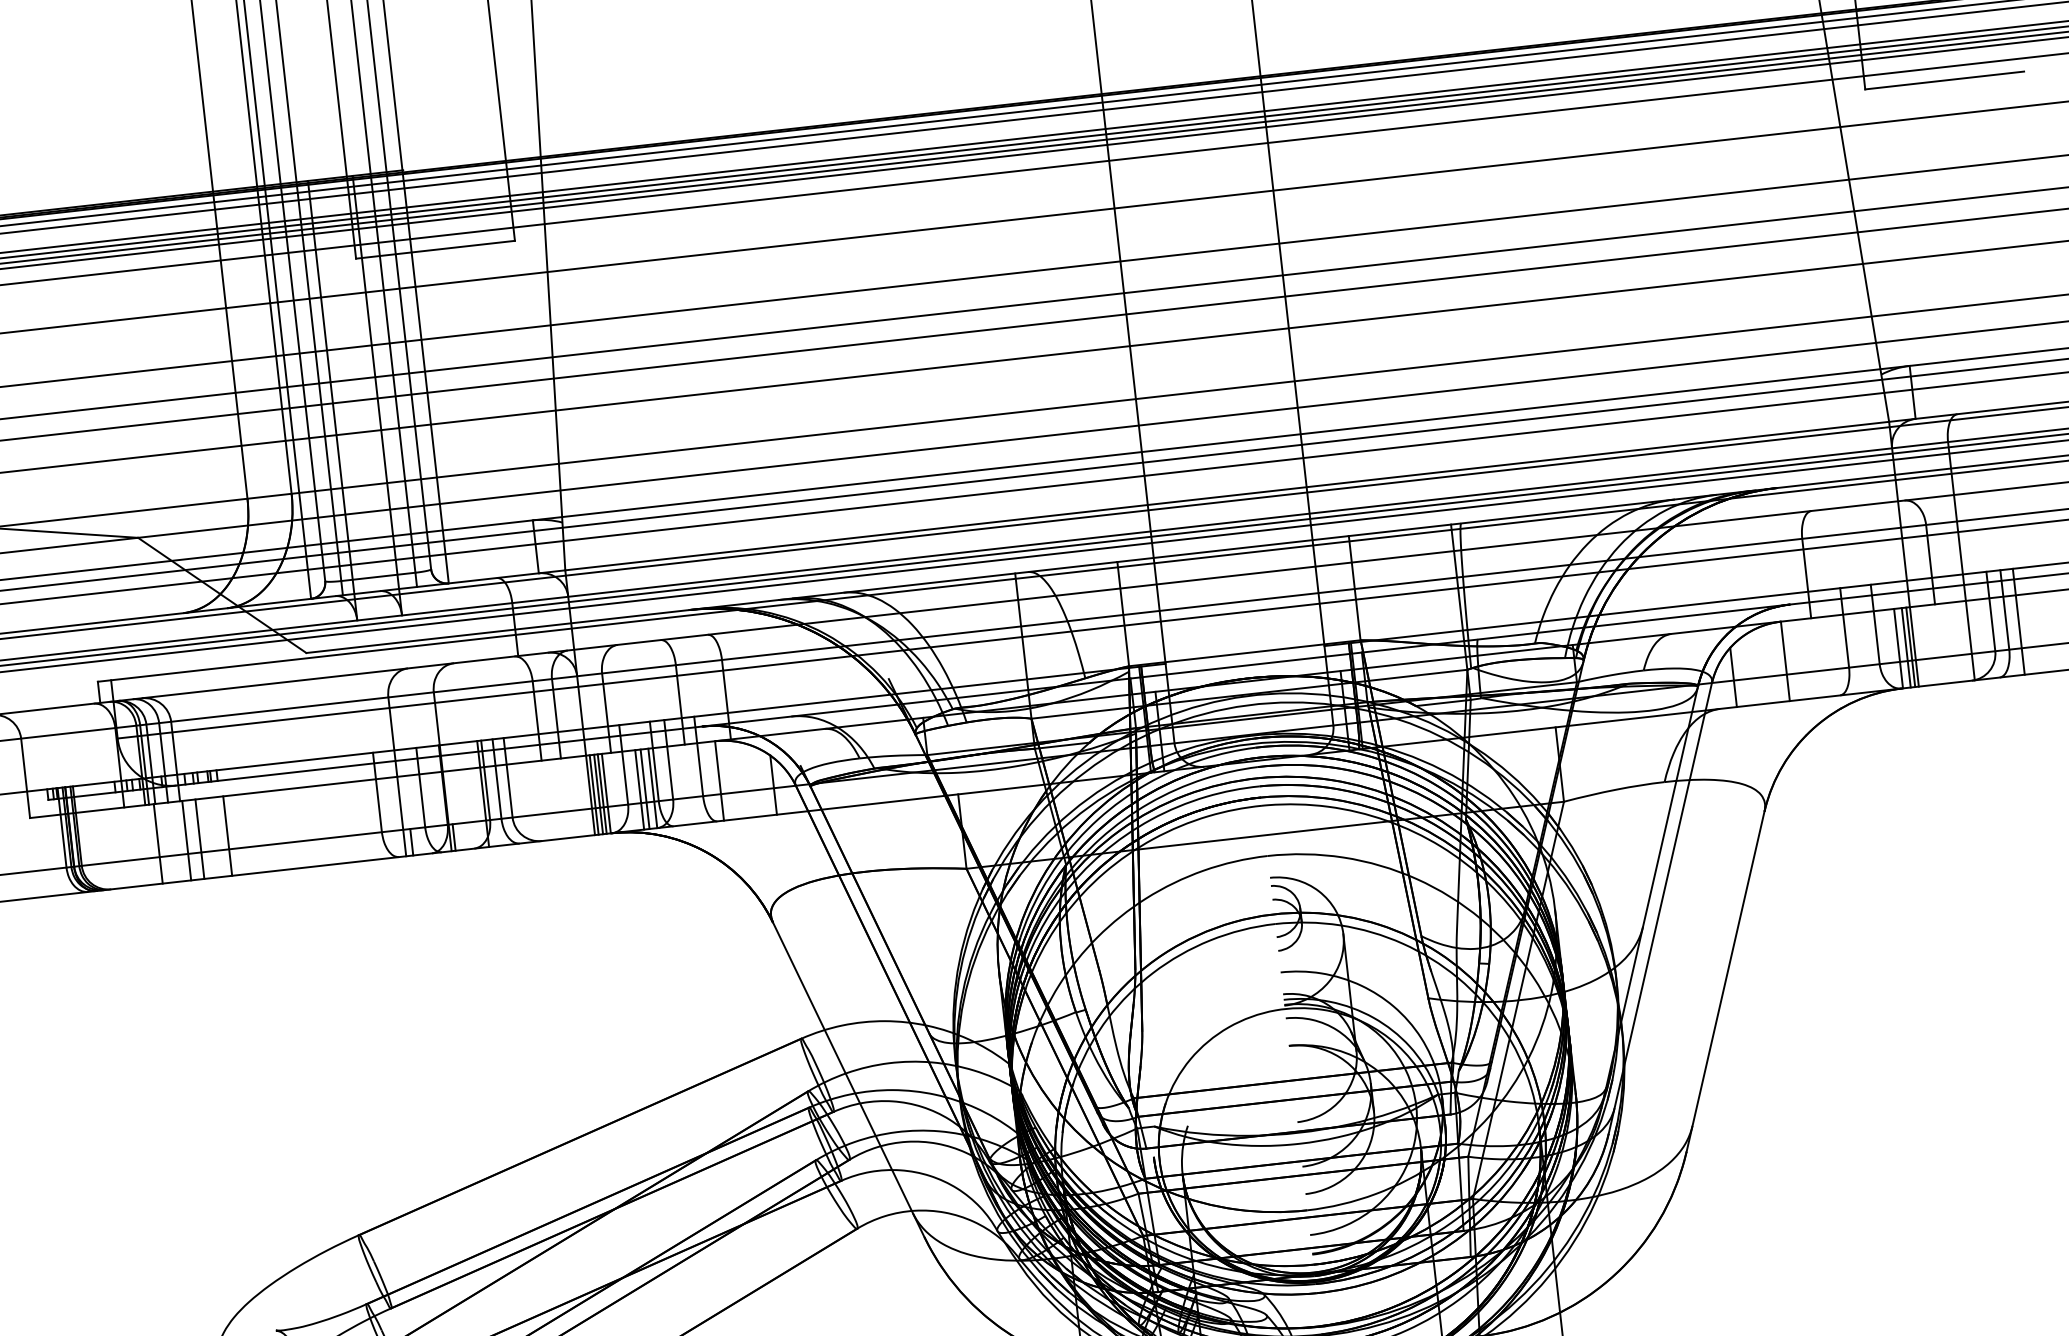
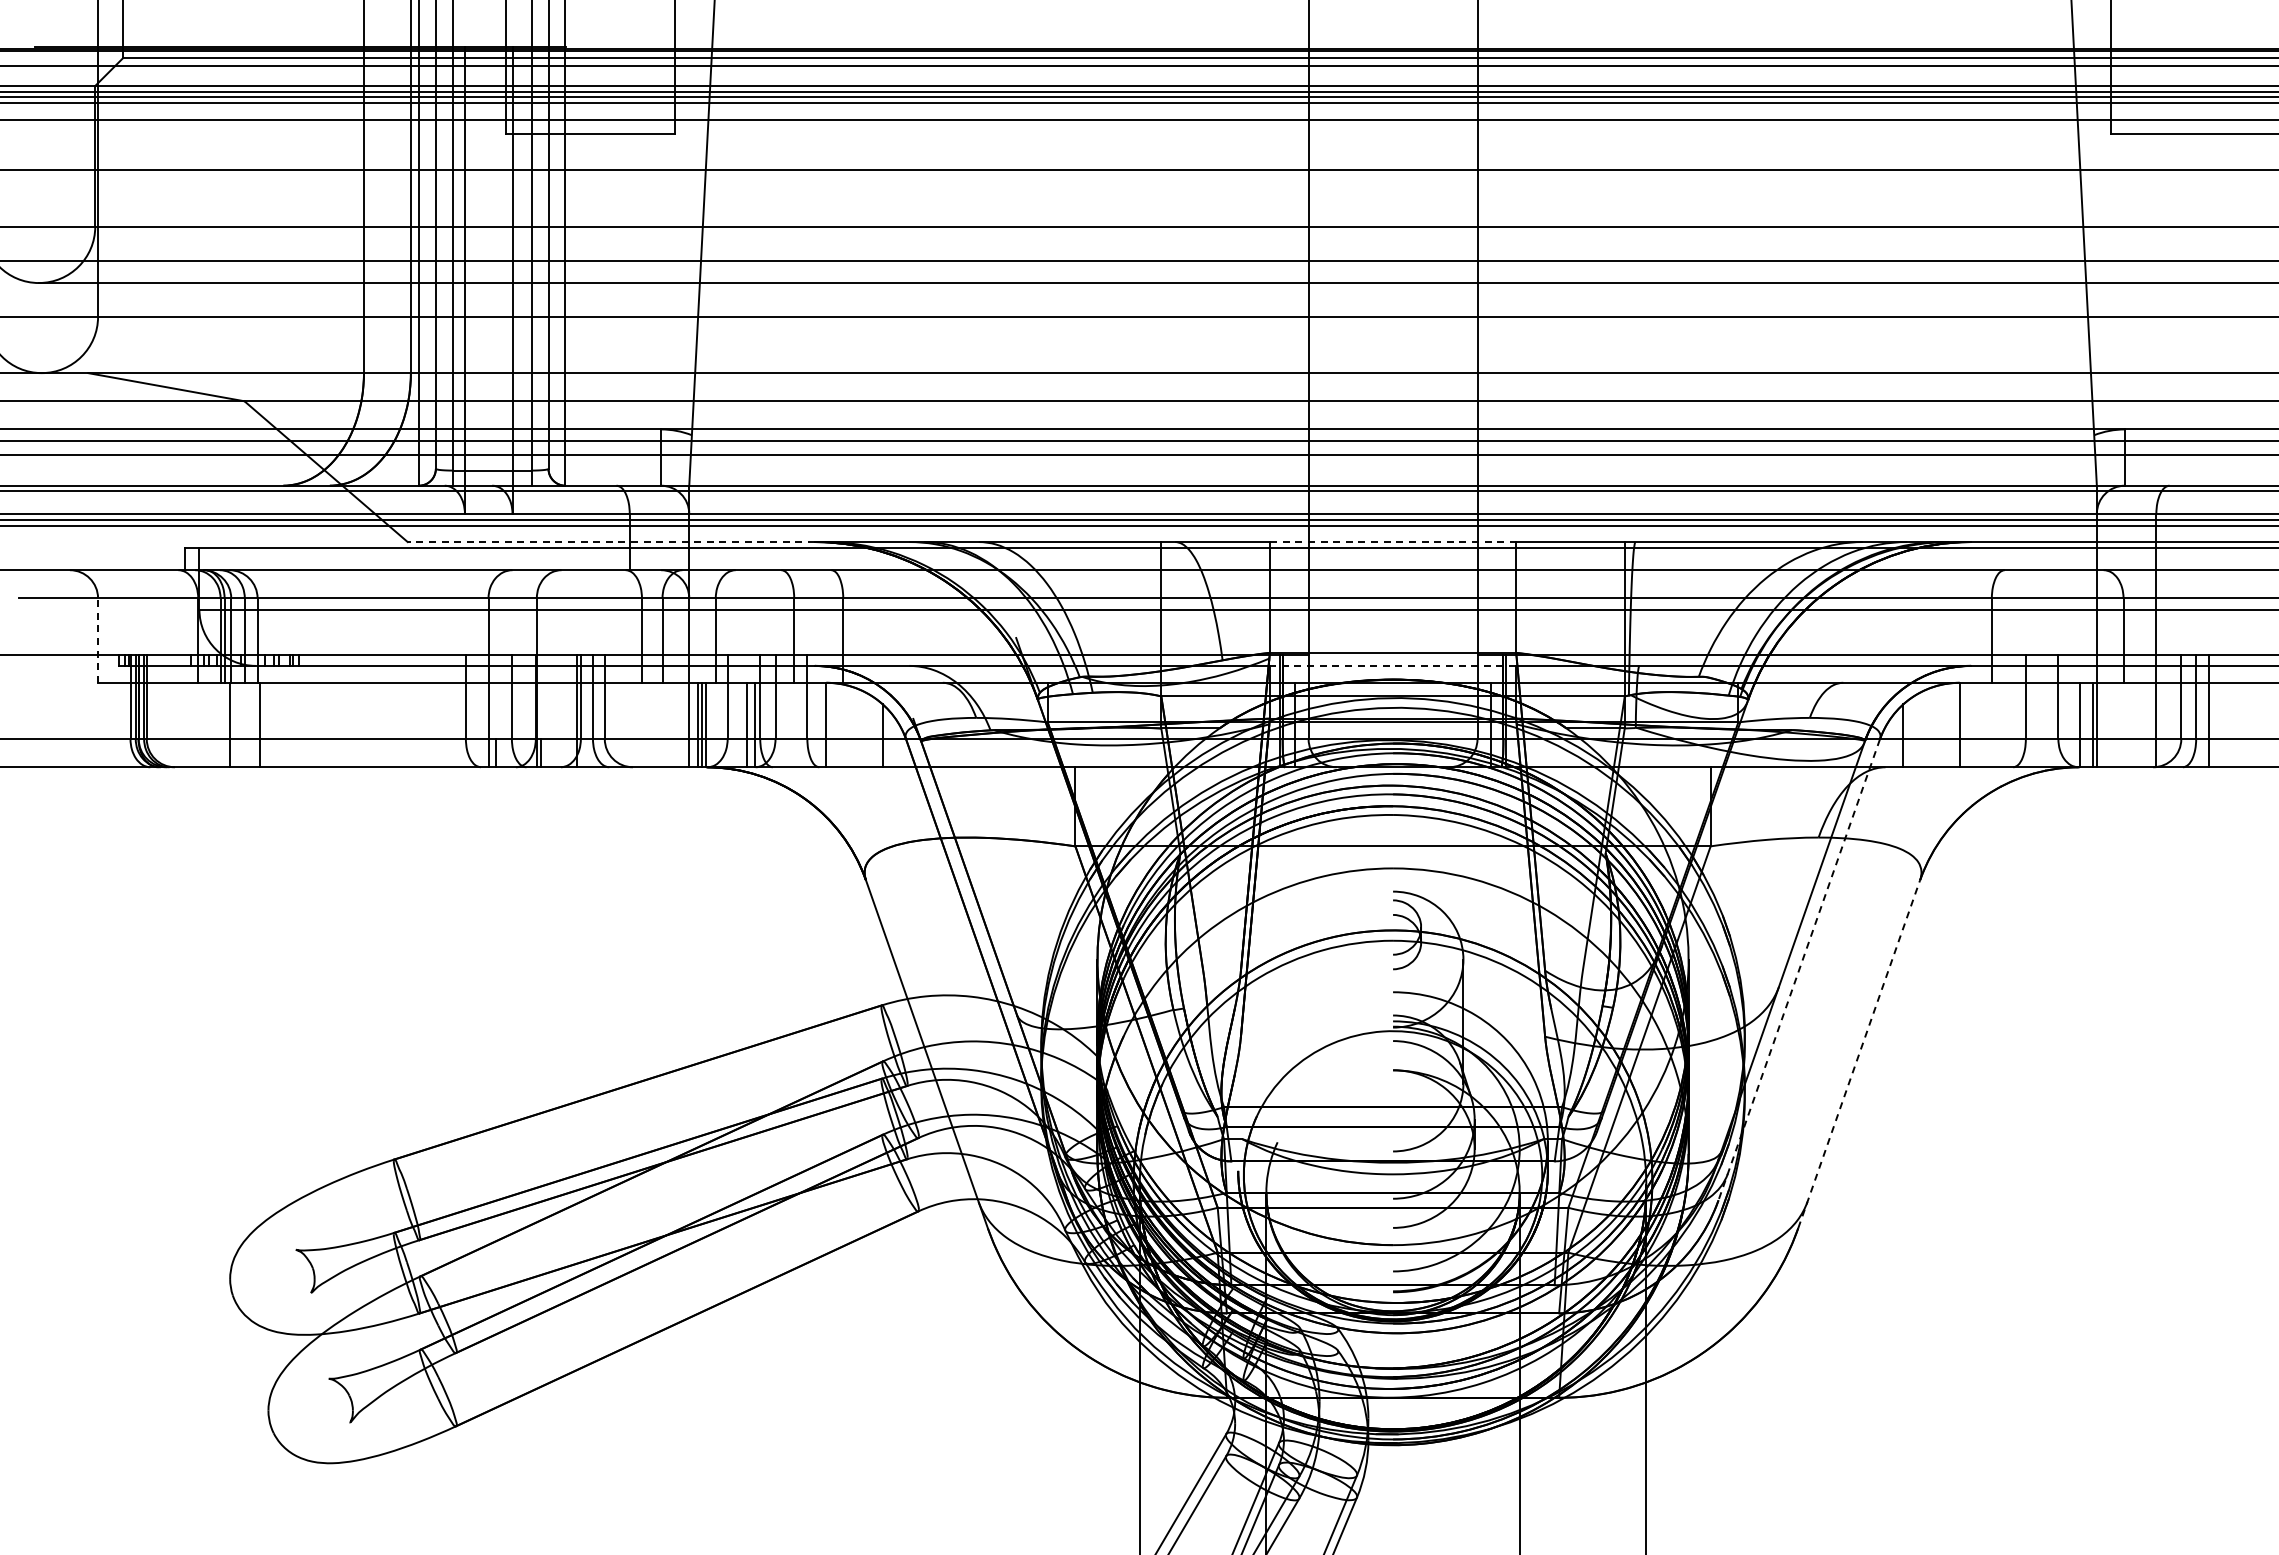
line: (1233, 549) -> (1393, 542), solid -> dashed
line: (498, 631) -> (611, 542), solid -> dashed
line: (1906, 647) -> (2088, 724), removed
line: (1245, 665) -> (1392, 665), solid -> dashed
line: (26, 778) -> (98, 640), solid -> dashed
line: (639, 789) -> (741, 724), removed
line: (594, 794) -> (693, 724), removed
line: (227, 835) -> (303, 724), removed
line: (199, 838) -> (273, 724), removed
line: (1660, 909) -> (1799, 970), solid -> dashed
line: (1725, 980) -> (1859, 1053), solid -> dashed

